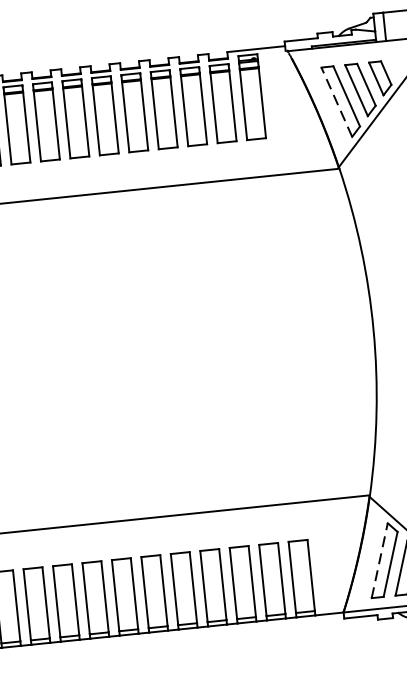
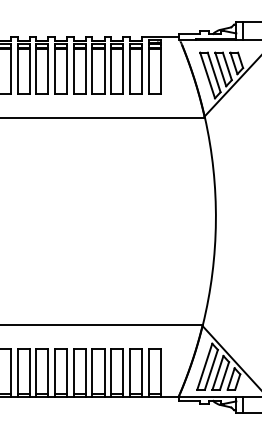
line: (336, 102) -> (207, 75), dashed -> solid
line: (379, 560) -> (204, 366), dashed -> solid

